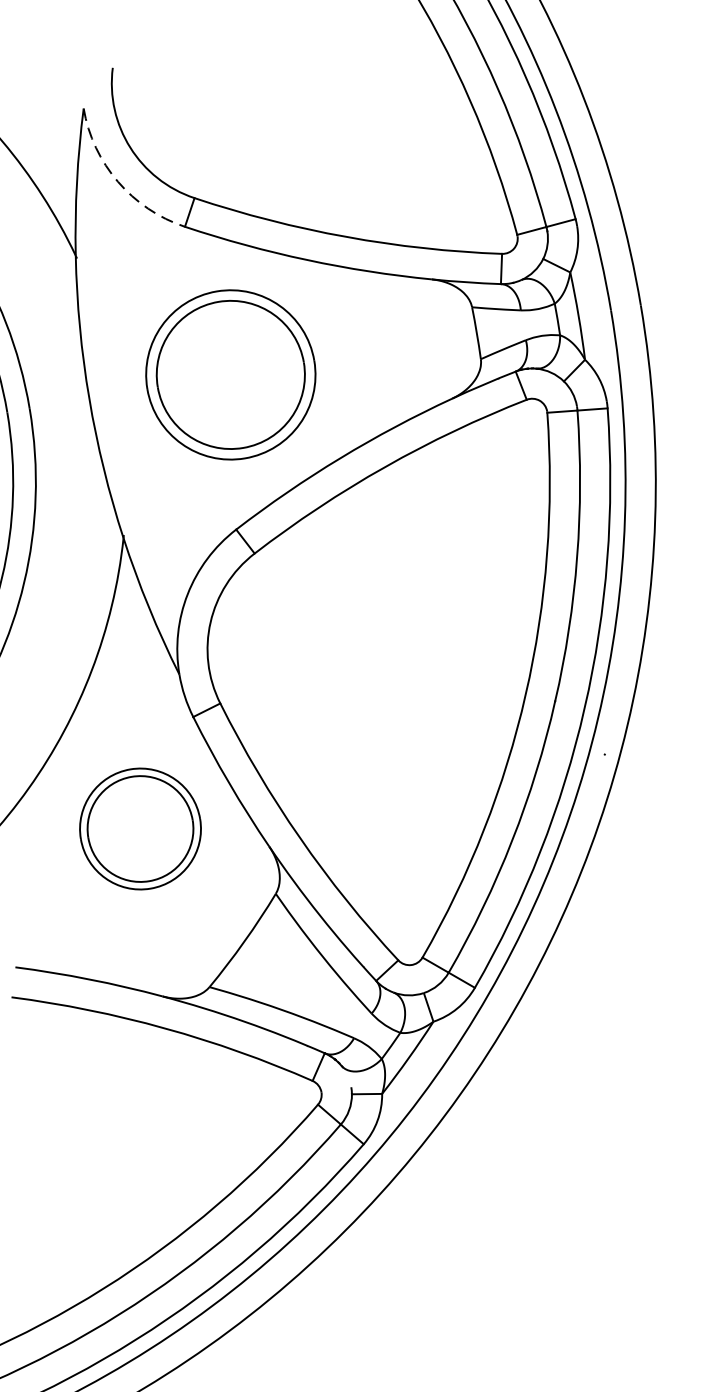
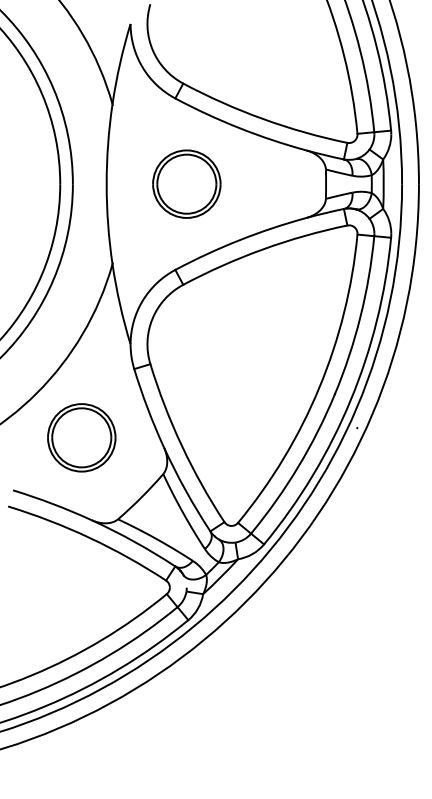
arc: (117, 181) -> (142, 67), dashed -> solid
part: (230, 373) -> (186, 183), size x0.71
part: (139, 828) -> (81, 437), moved

